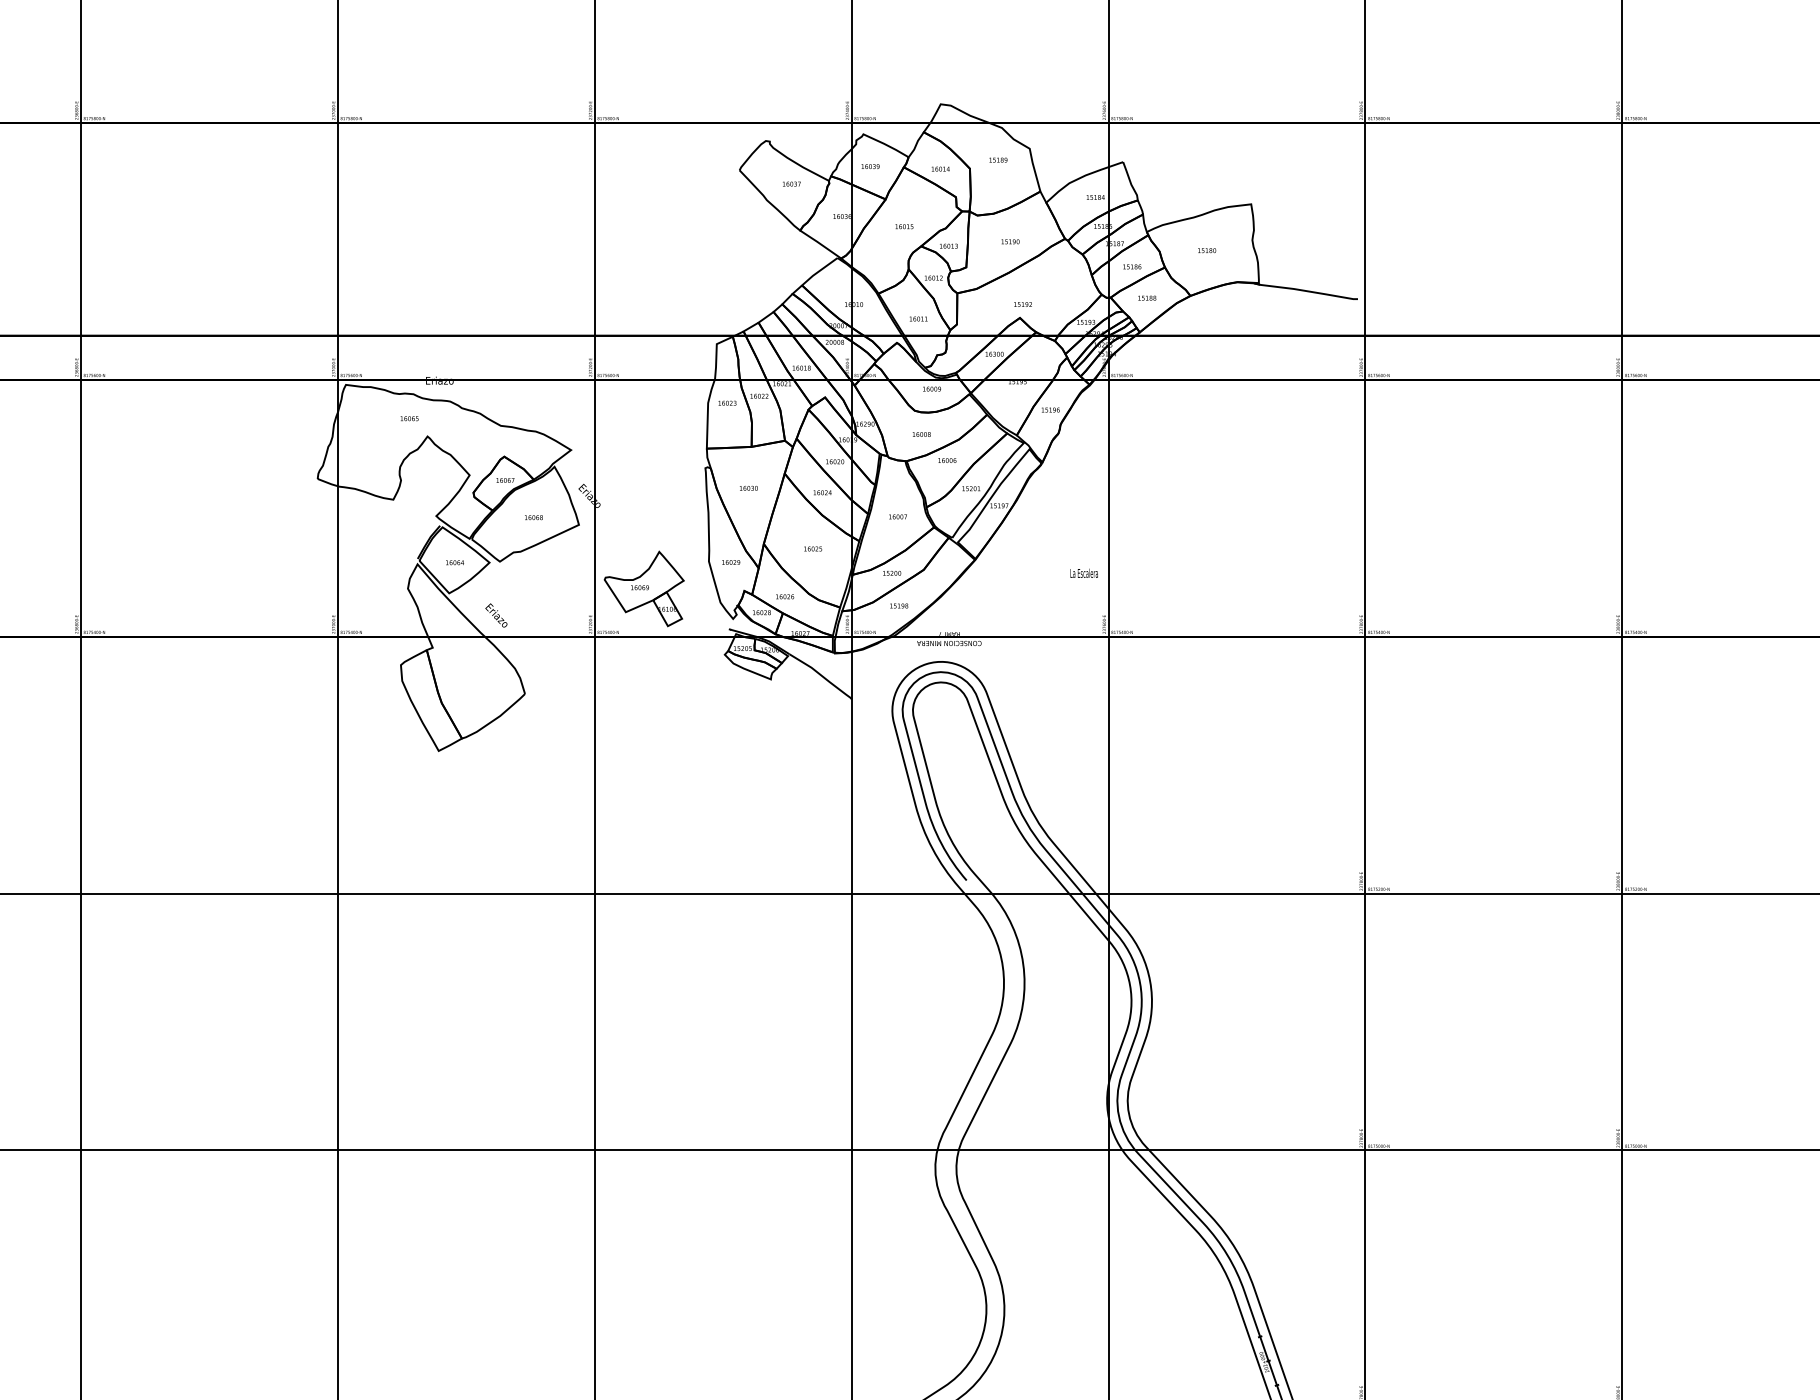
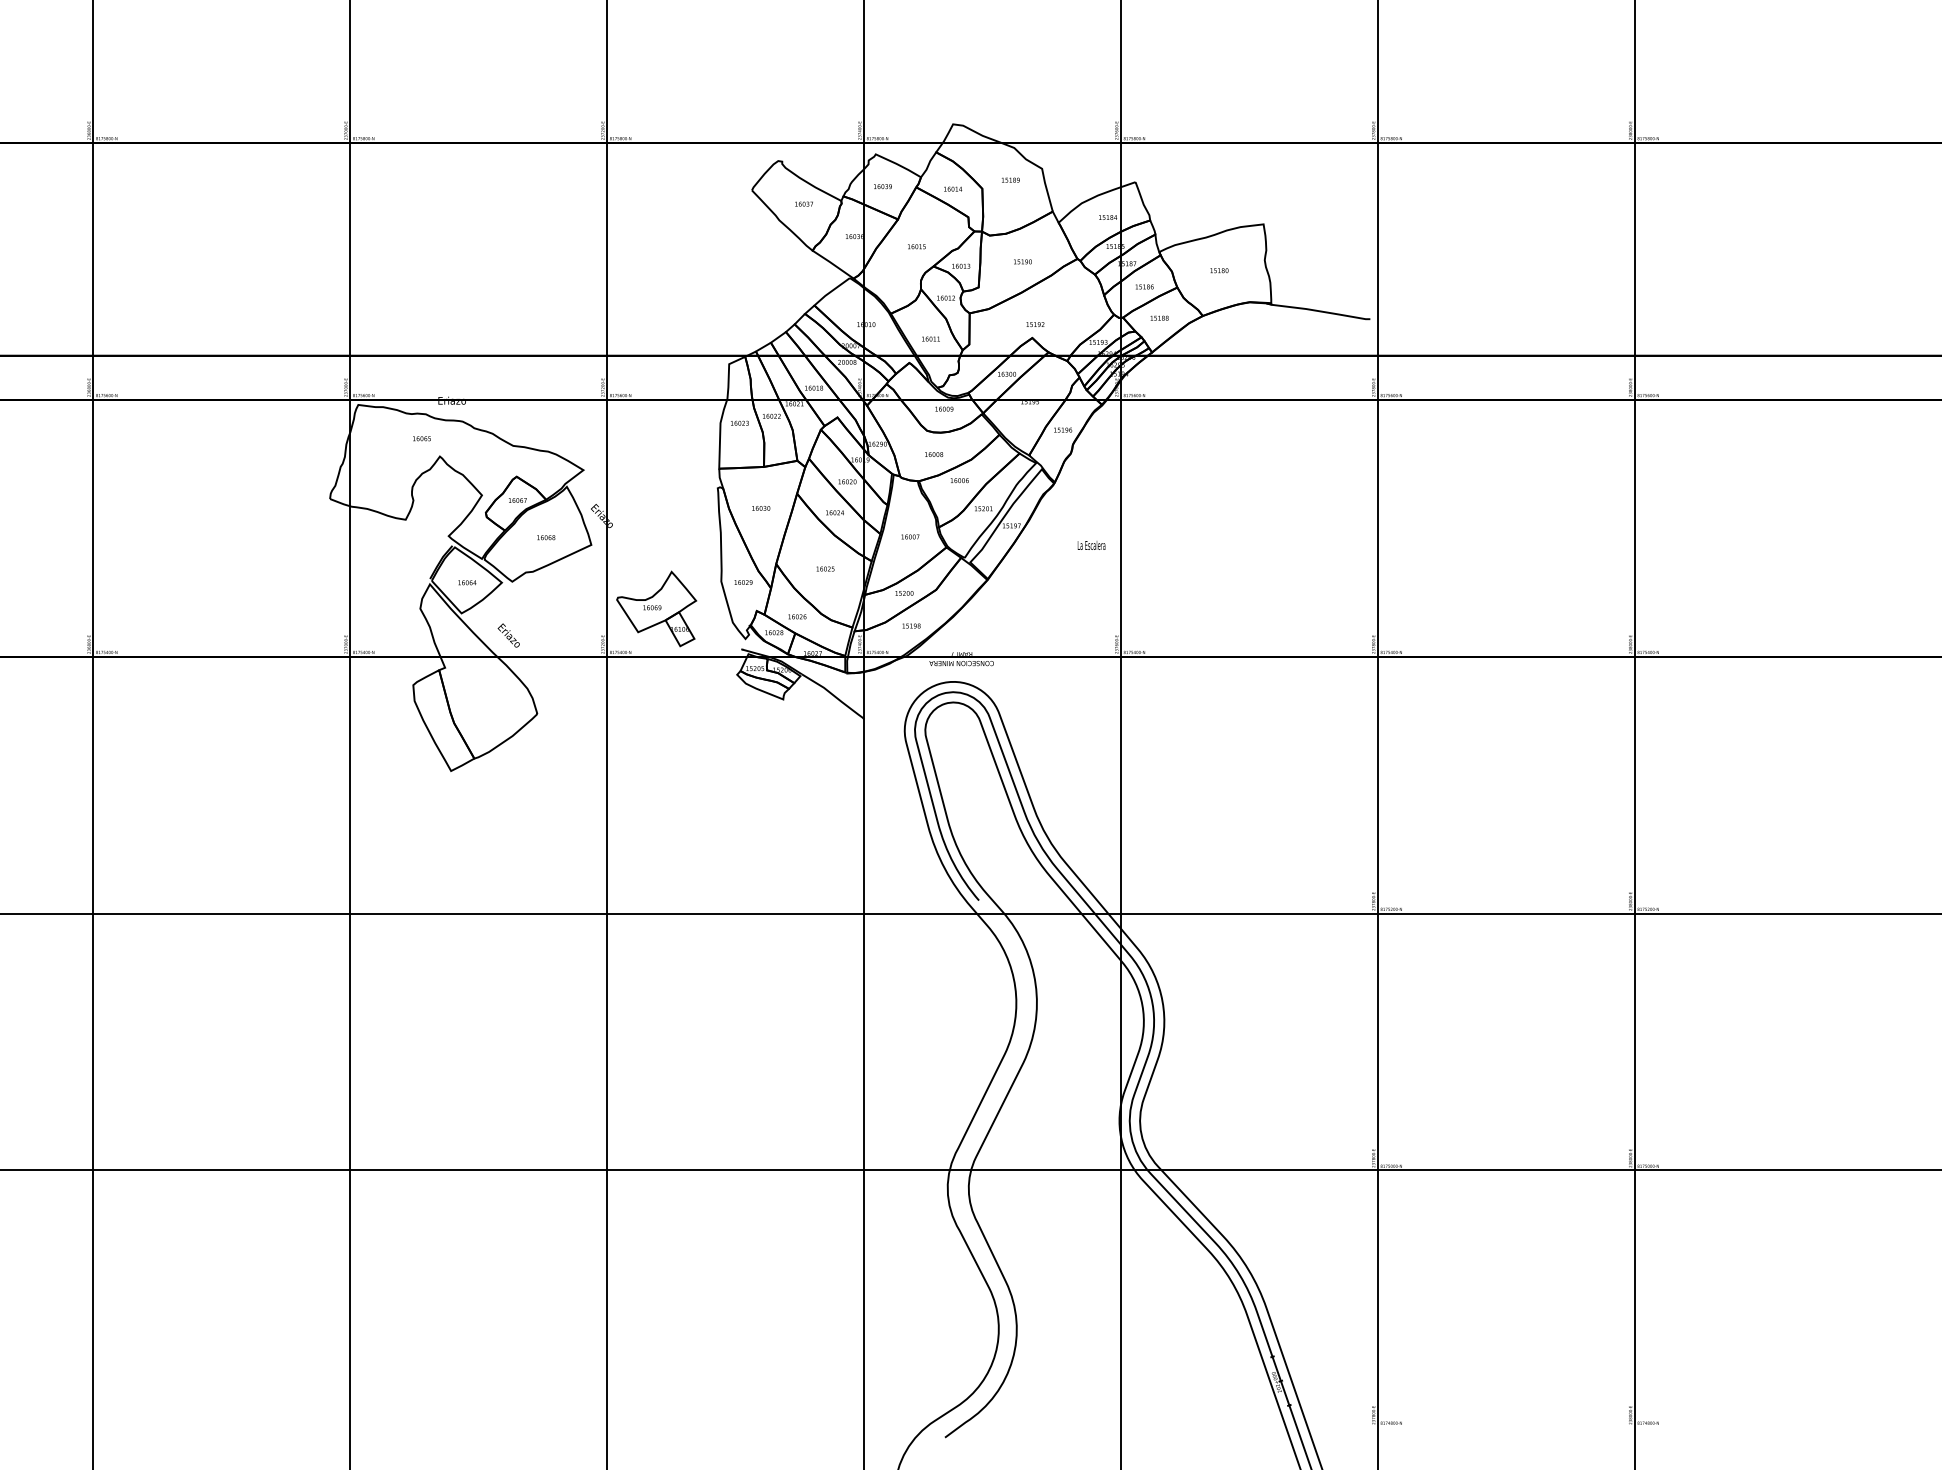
text: (1084, 573) -> (1091, 545), moved

